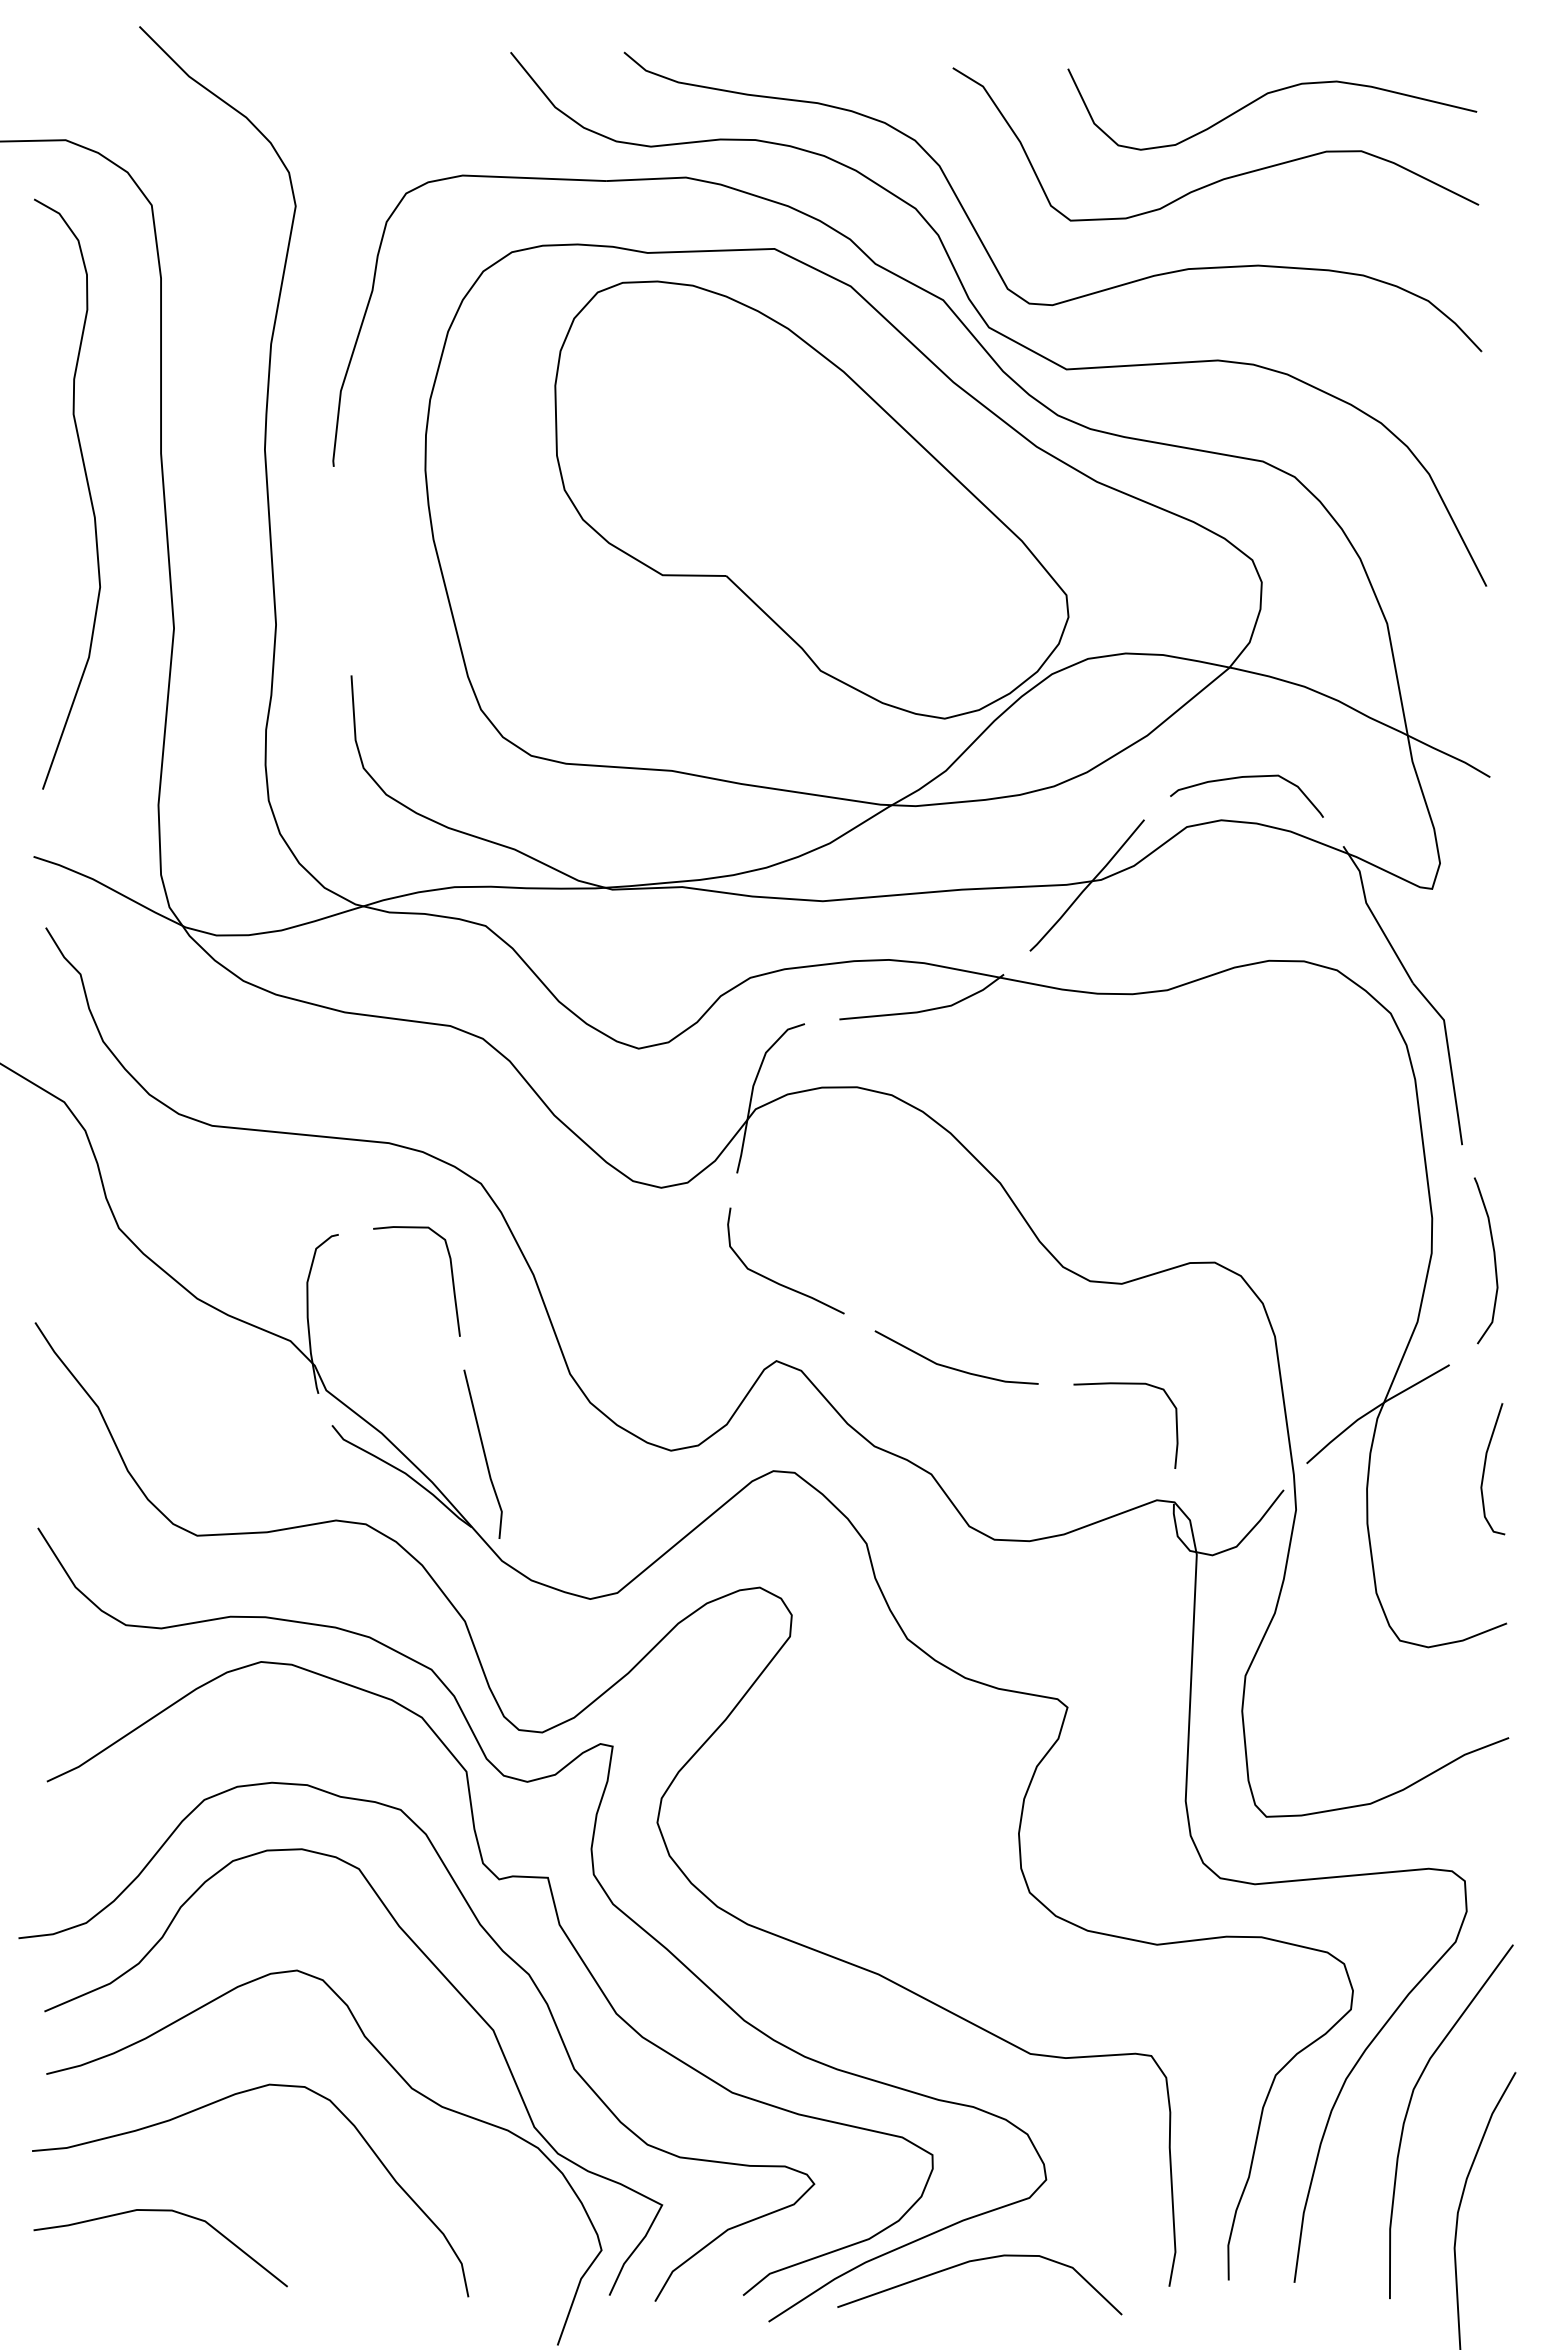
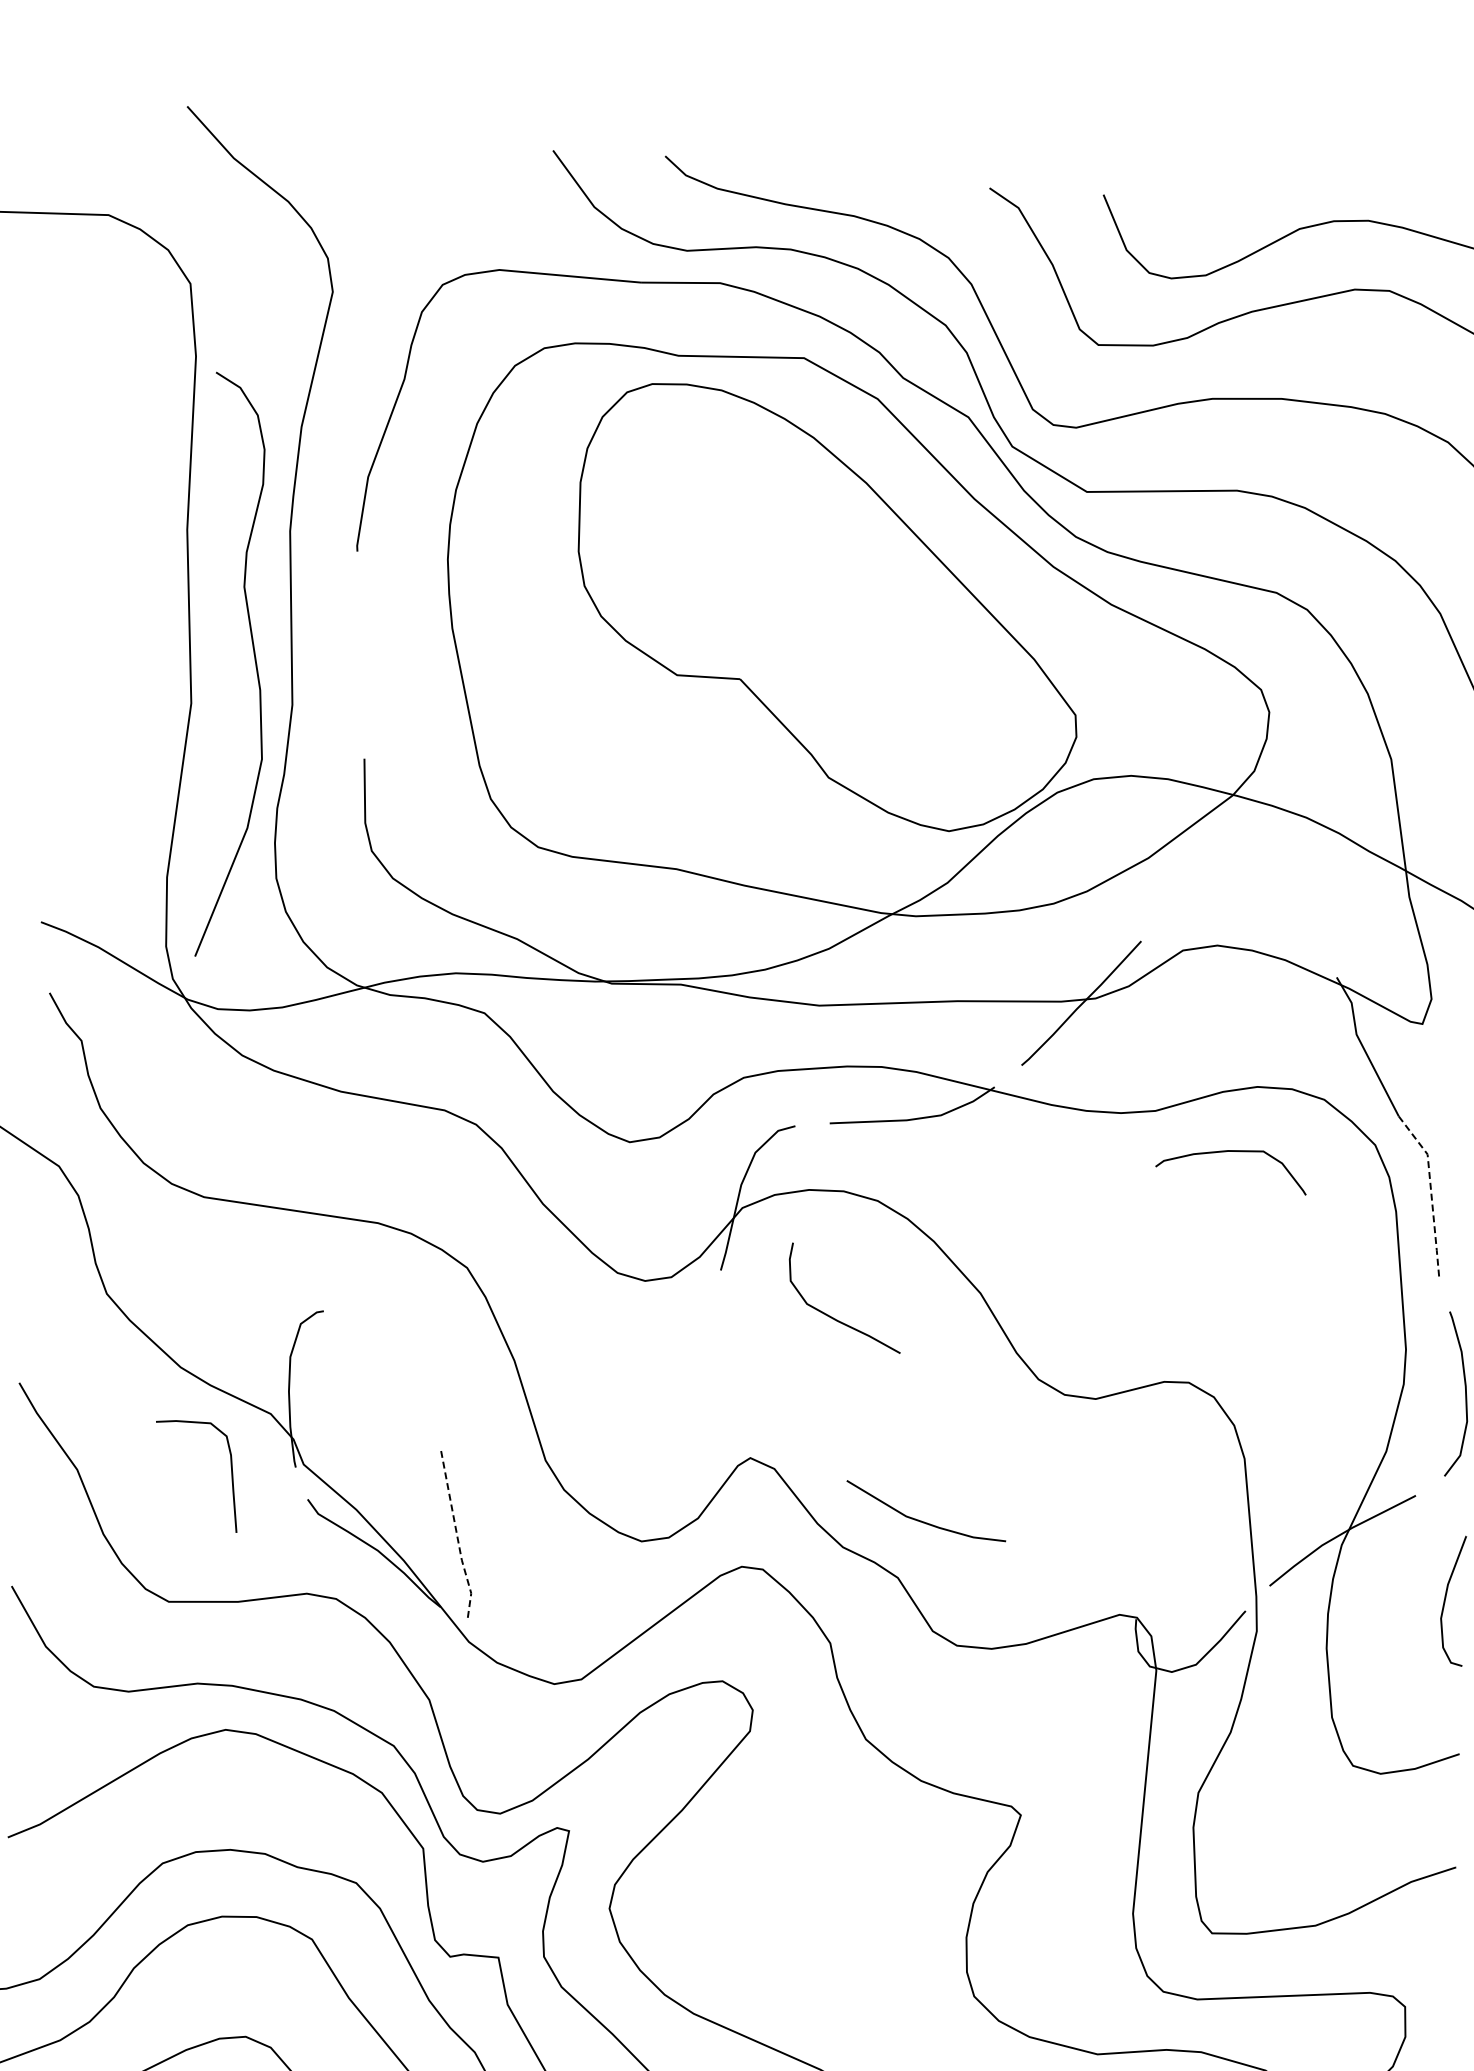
curve: (87, 487) -> (254, 660), moved
curve: (1246, 777) -> (1231, 1151), moved
line: (1449, 1059) -> (1431, 1193), solid -> dashed
curve: (451, 1278) -> (231, 1474), moved
curve: (774, 1280) -> (832, 1316), moved
curve: (953, 1367) -> (922, 1520), moved
curve: (1125, 1384) -> (1094, 1498), removed
line: (485, 1455) -> (457, 1536), solid -> dashed

